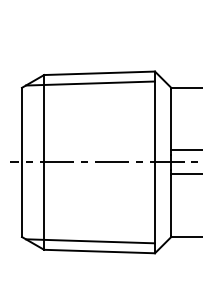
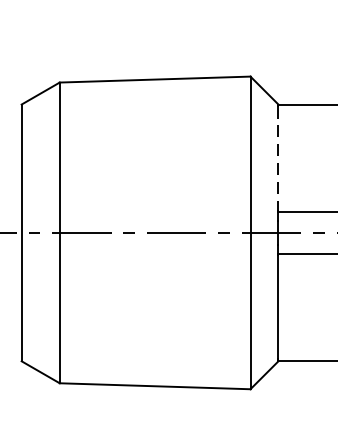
line: (90, 83) -> (139, 97), removed
line: (171, 119) -> (278, 159), solid -> dashed
line: (90, 241) -> (139, 368), removed

